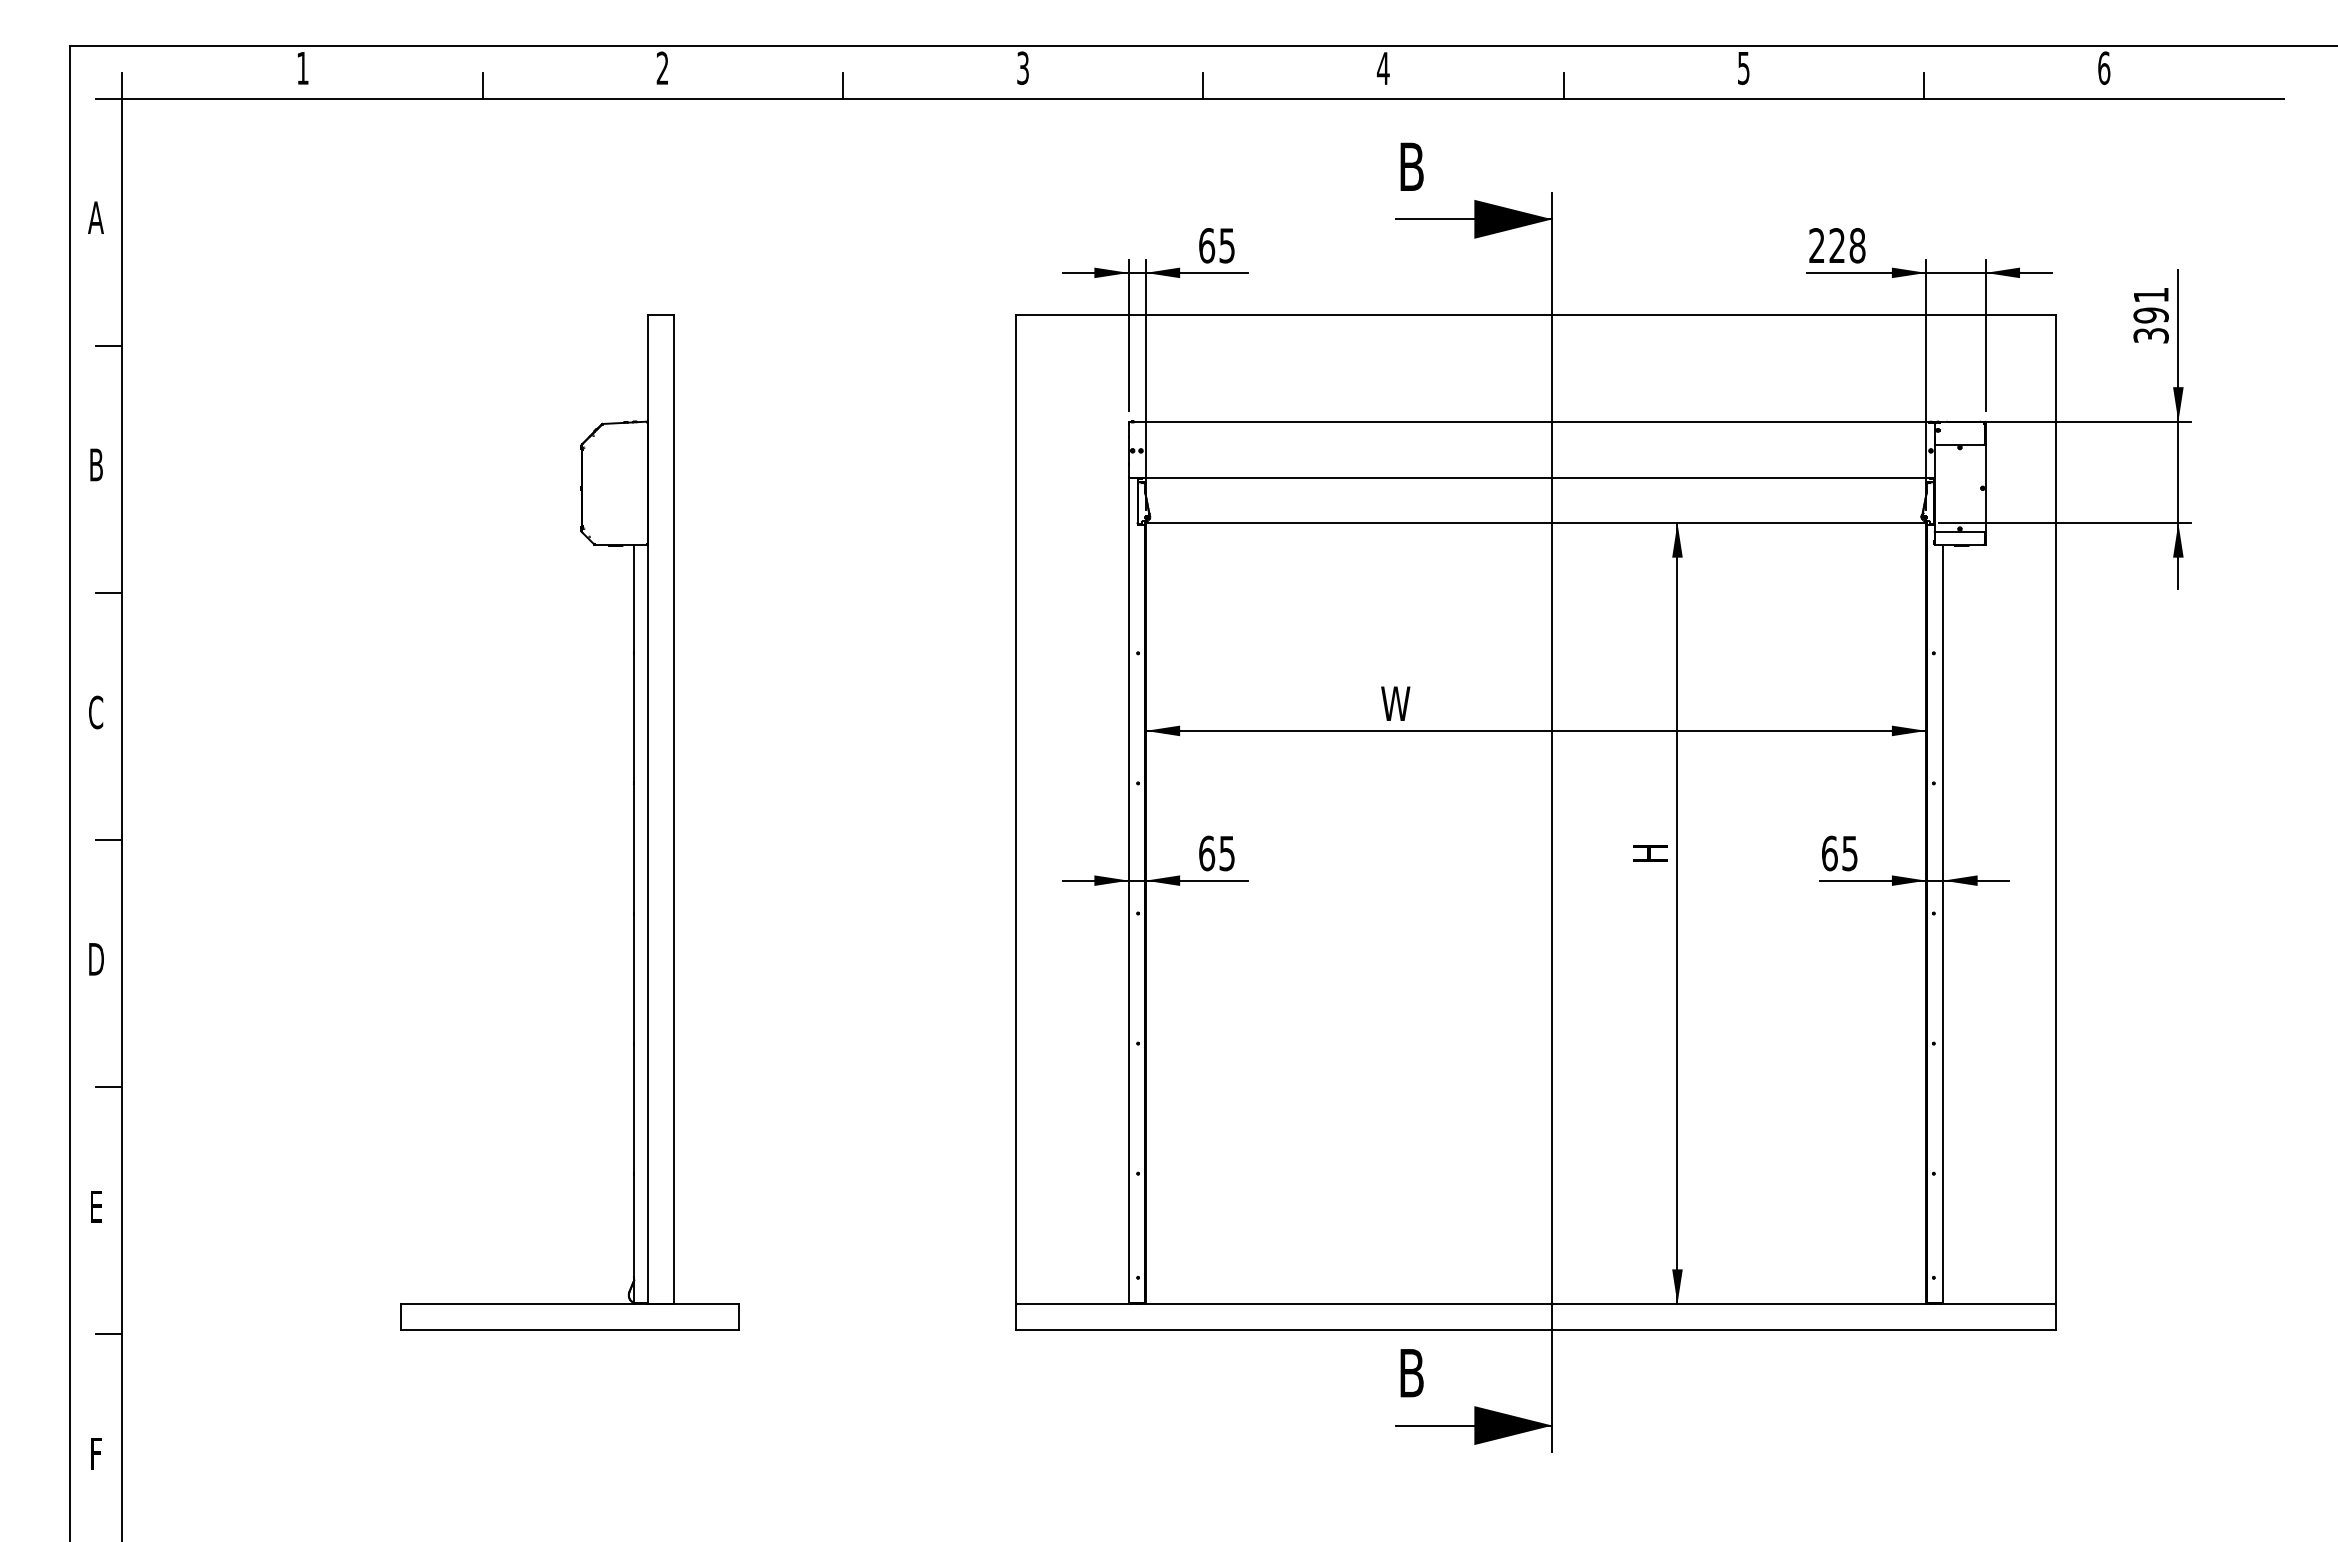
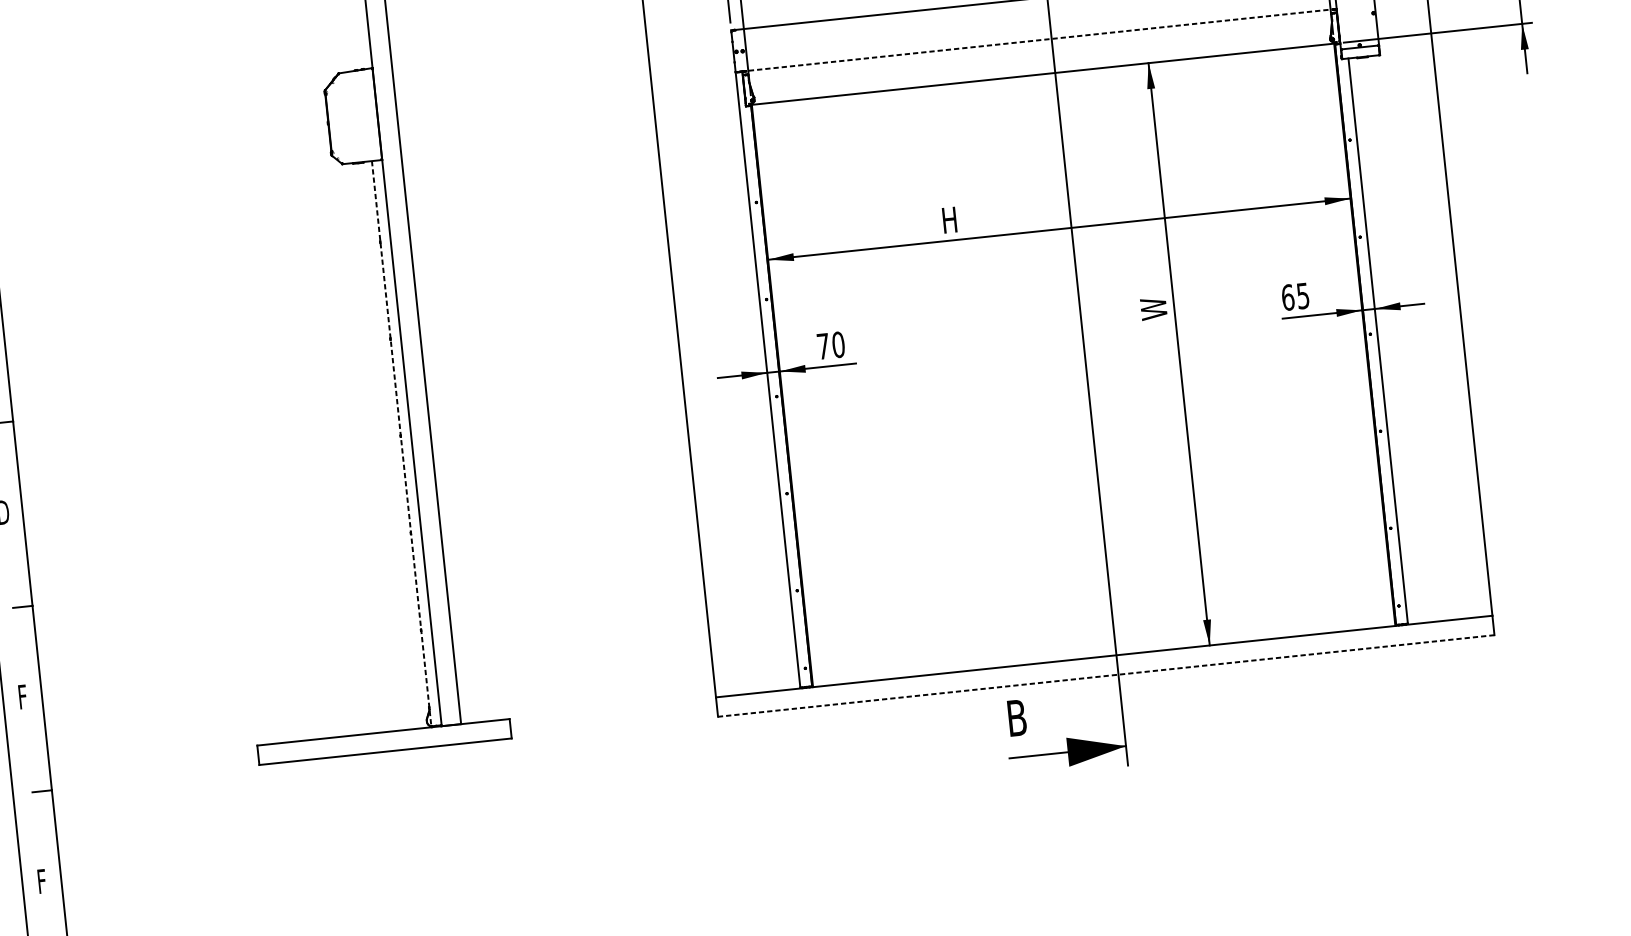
line: (1531, 477) -> (1036, 40), solid -> dashed
text: (1395, 703) -> (952, 219), W -> H
text: (1650, 849) -> (1154, 308), H -> W
text: (1217, 853) -> (831, 345), 65 -> 70
line: (634, 923) -> (401, 443), solid -> dashed
text: (96, 1206) -> (22, 696), E -> F
line: (1535, 1329) -> (1105, 675), solid -> dashed

